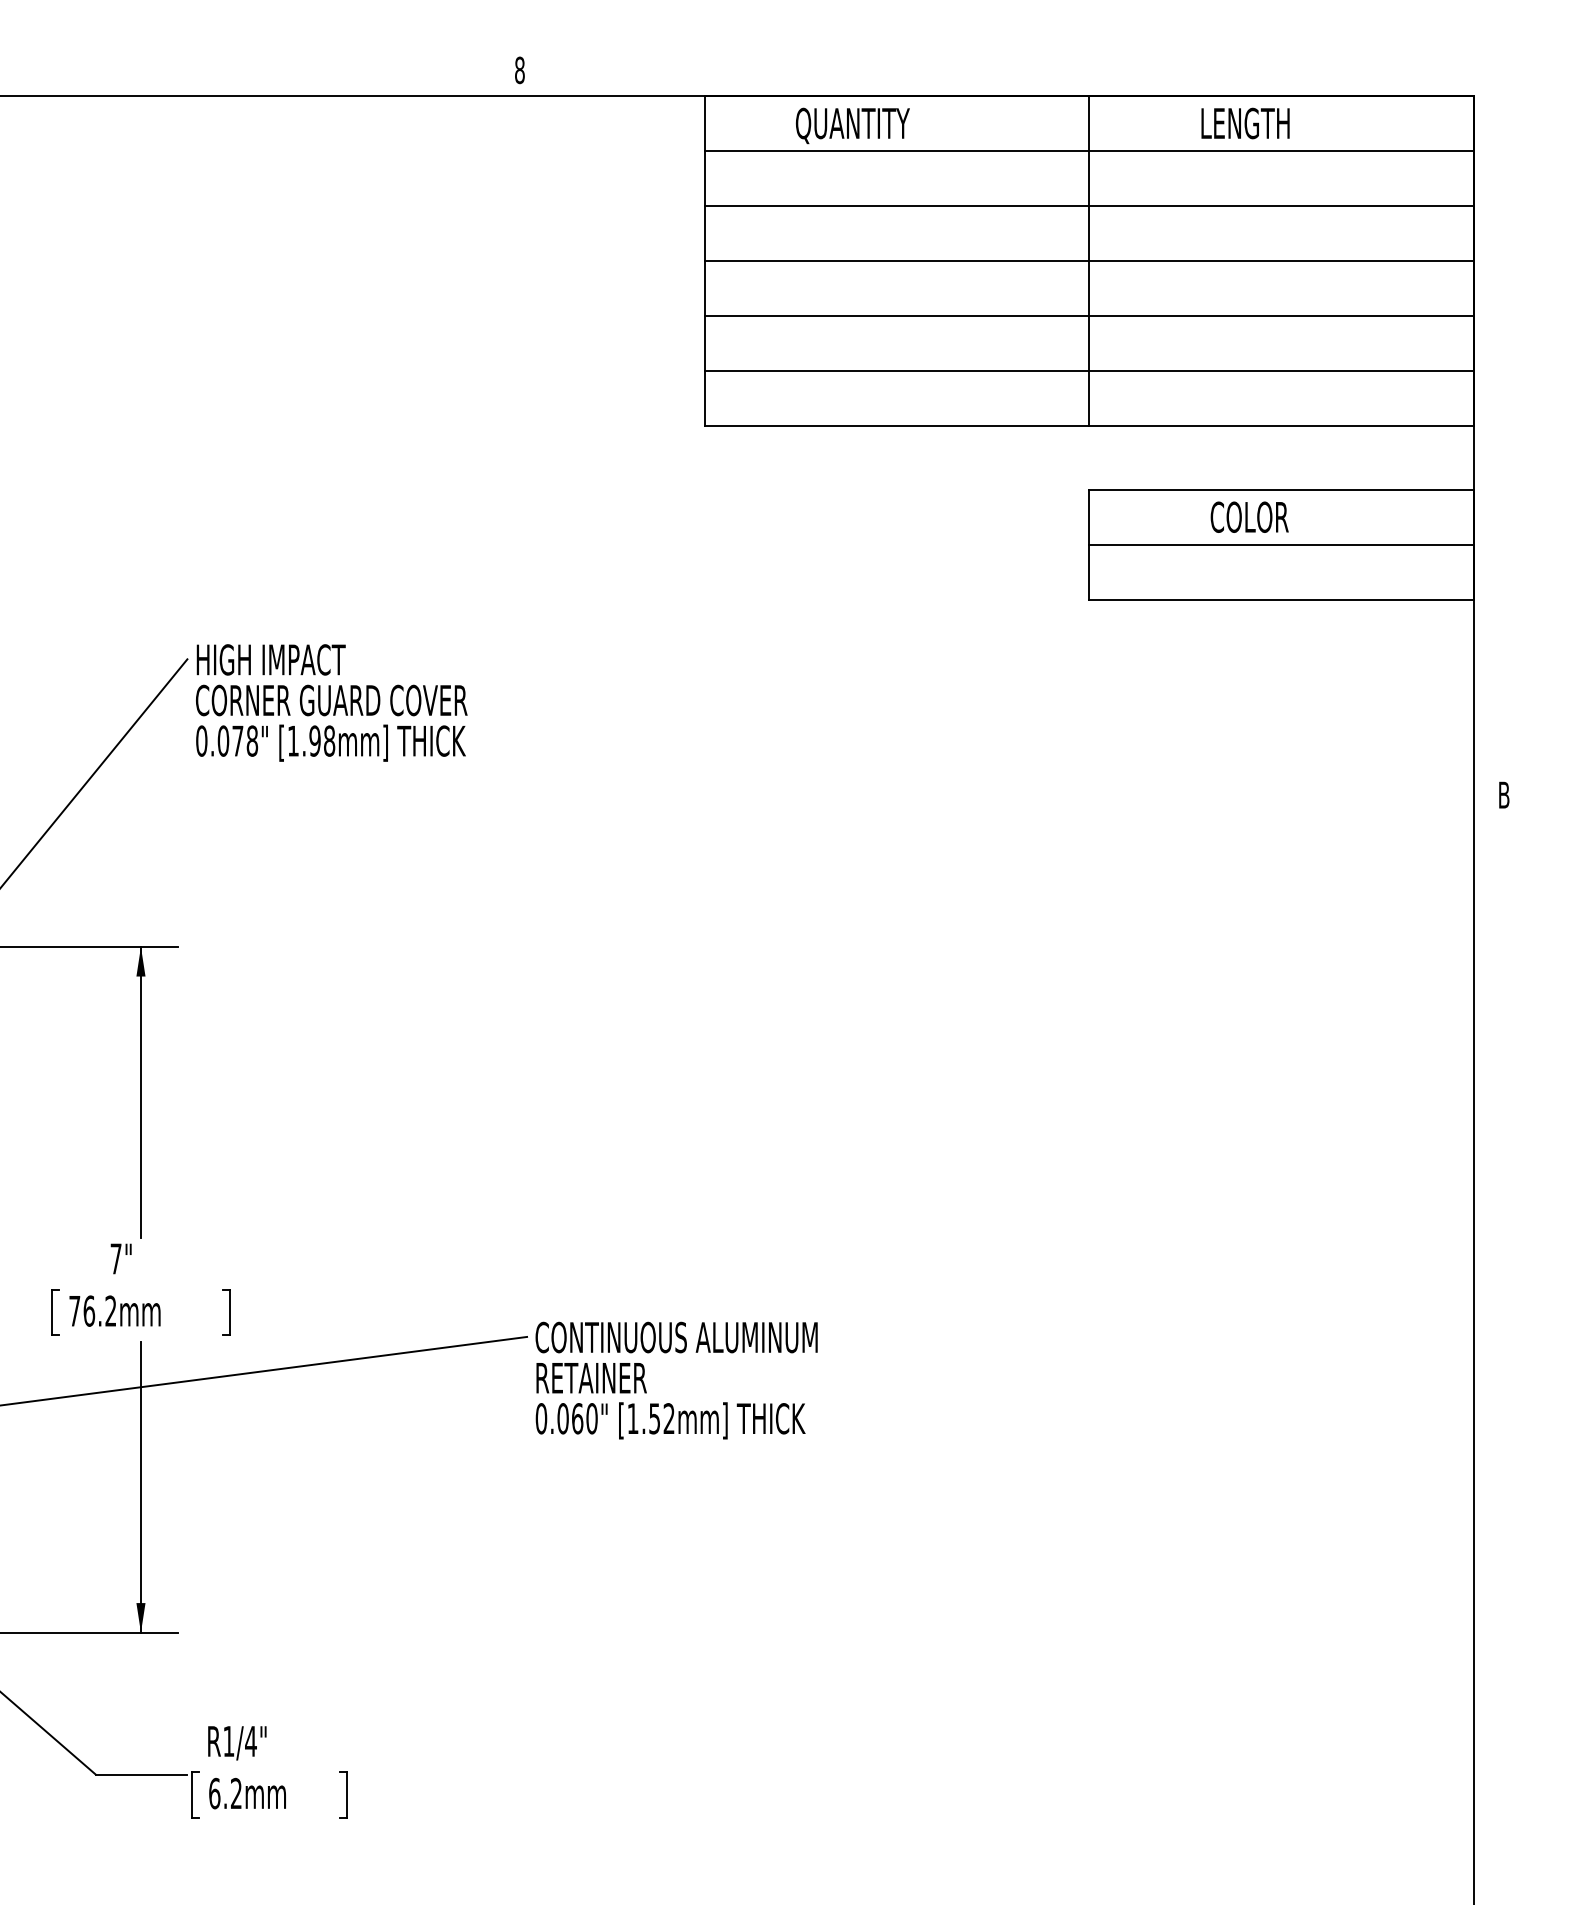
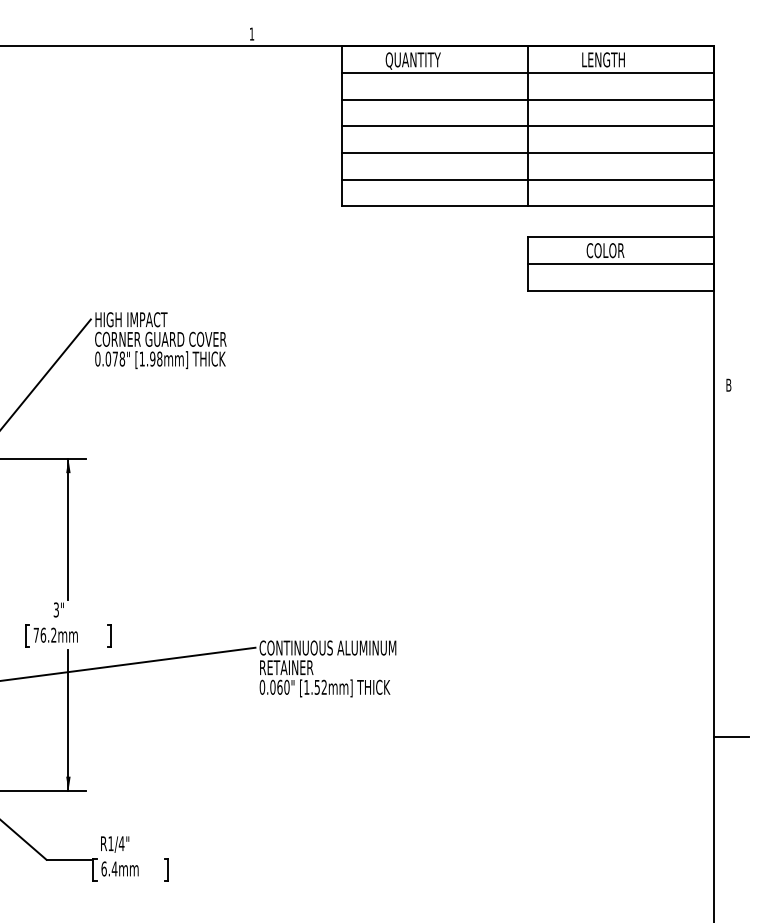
text: (518, 69) -> (251, 33), 8 -> 1
text: (114, 1257) -> (55, 609), 7" -> 3"
line: (1509, 1522) -> (731, 737), added
text: (236, 1792) -> (114, 868), 6.2mm -> 6.4mm

